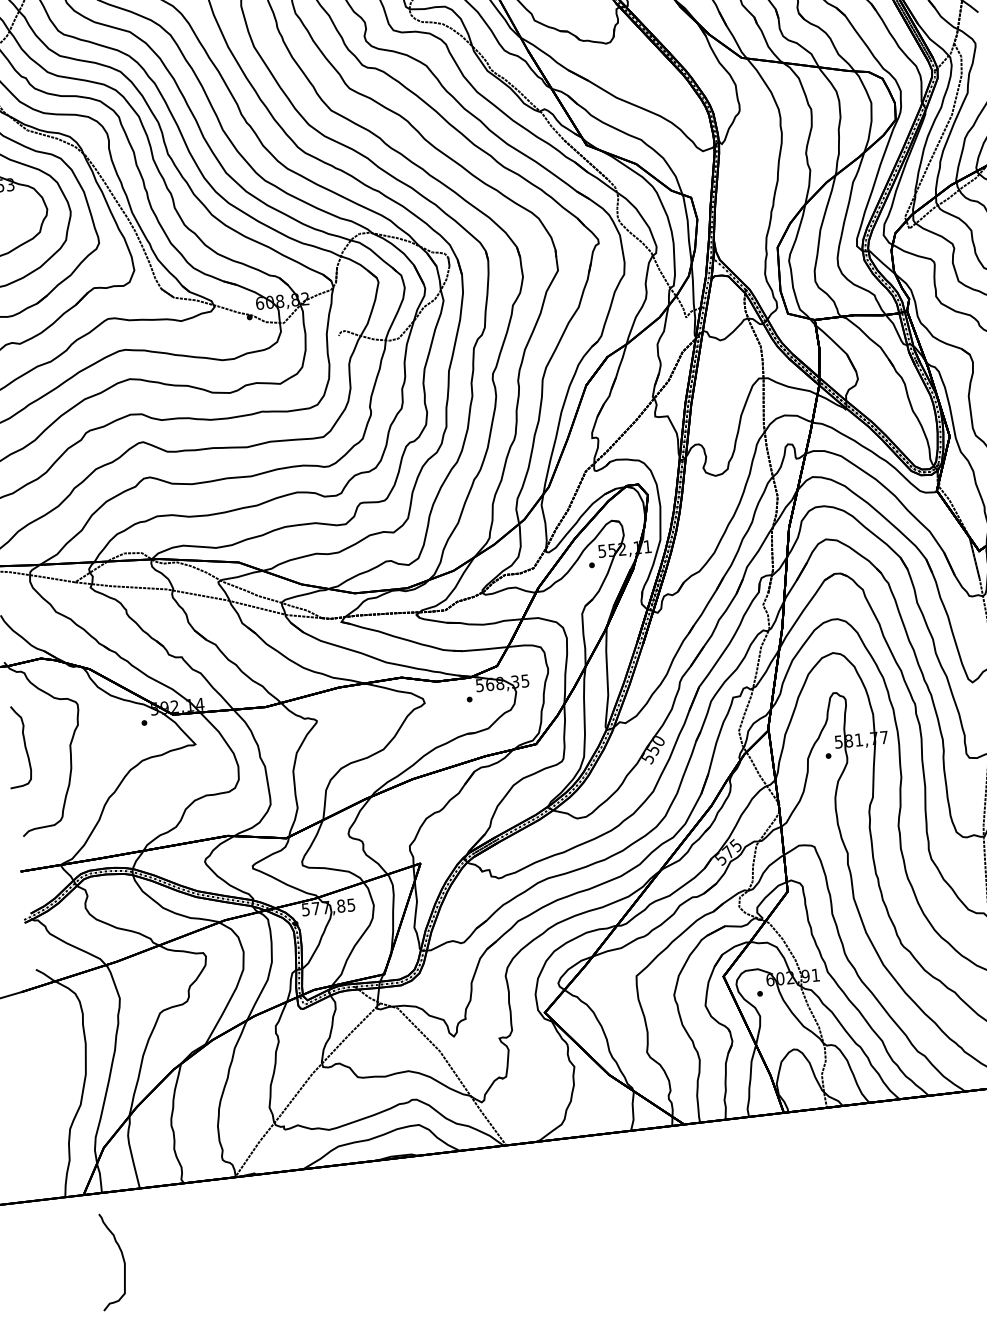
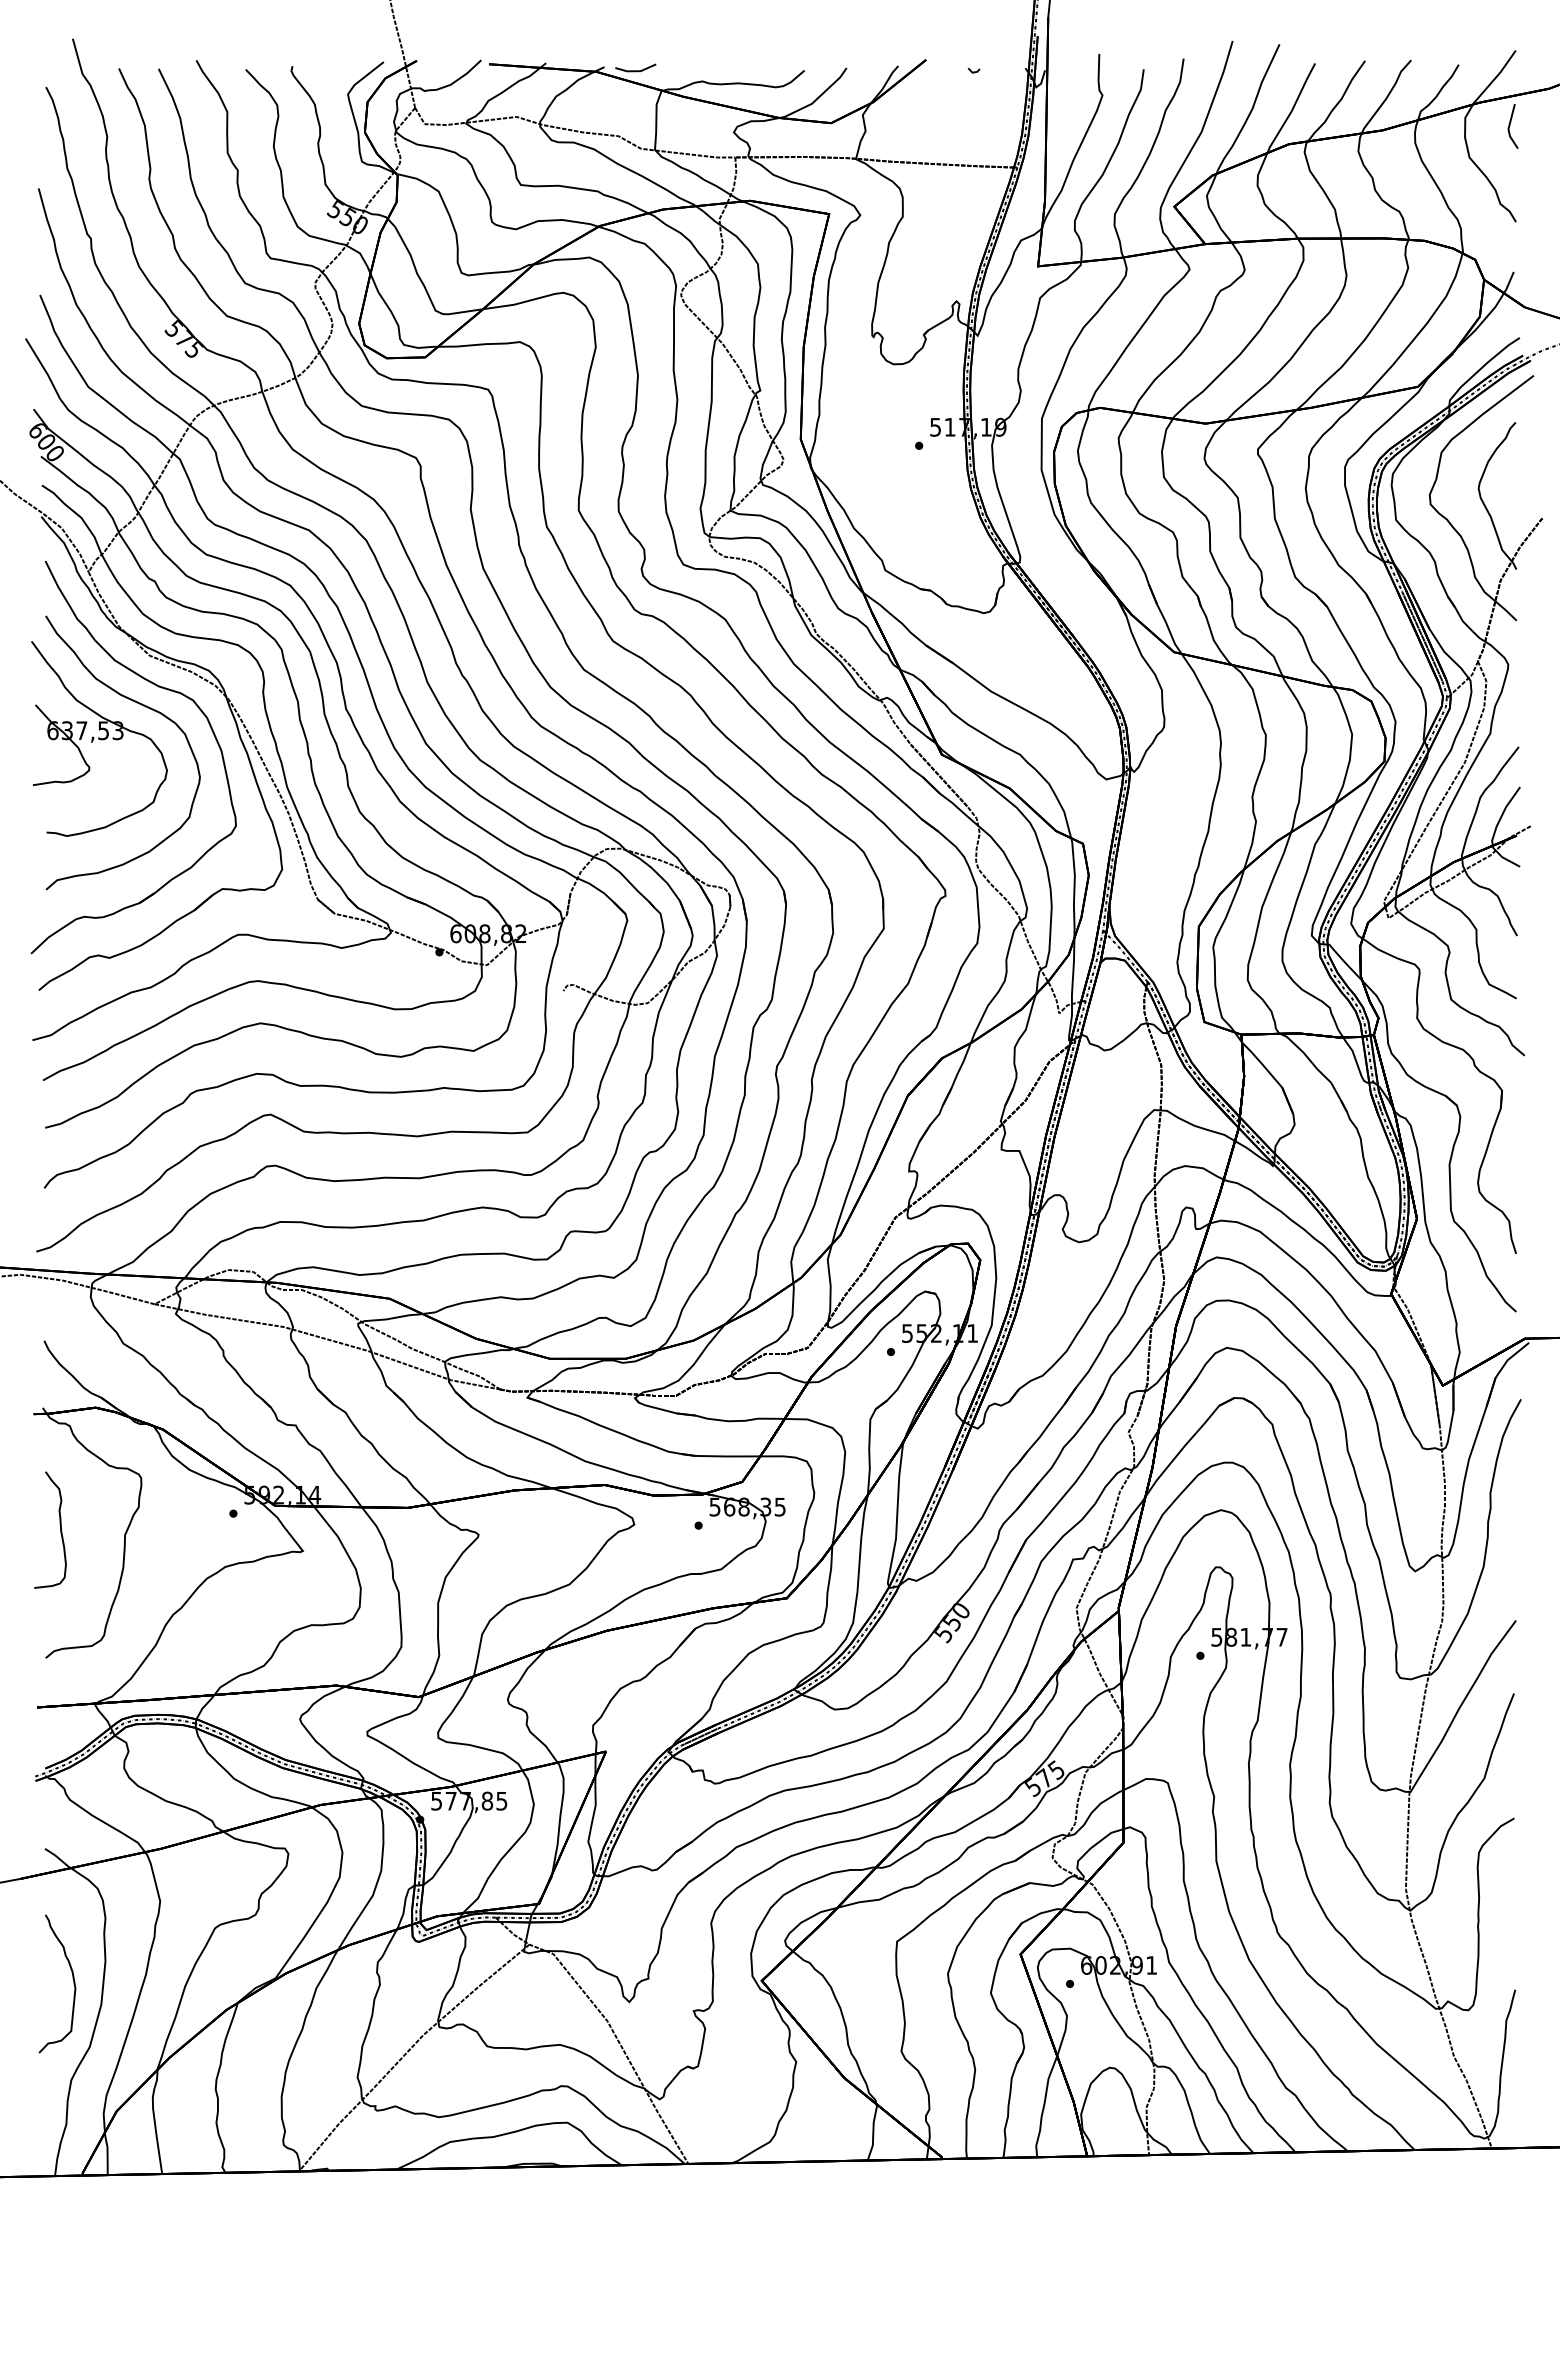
curve: (122, 1256) -> (72, 1978), moved

